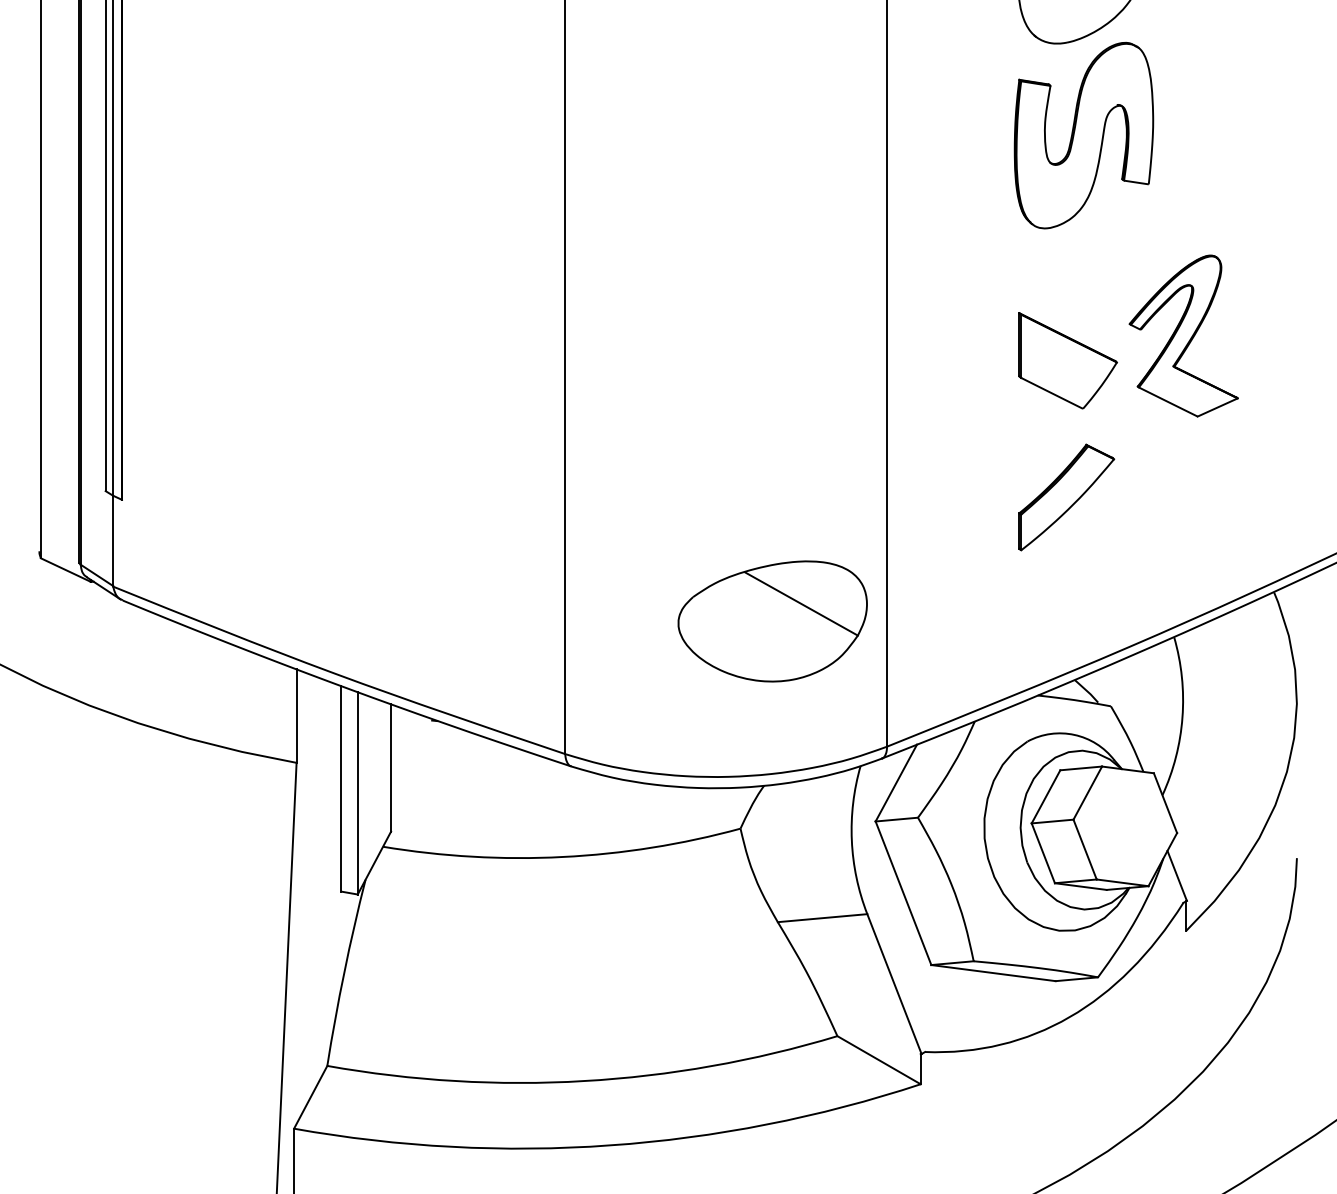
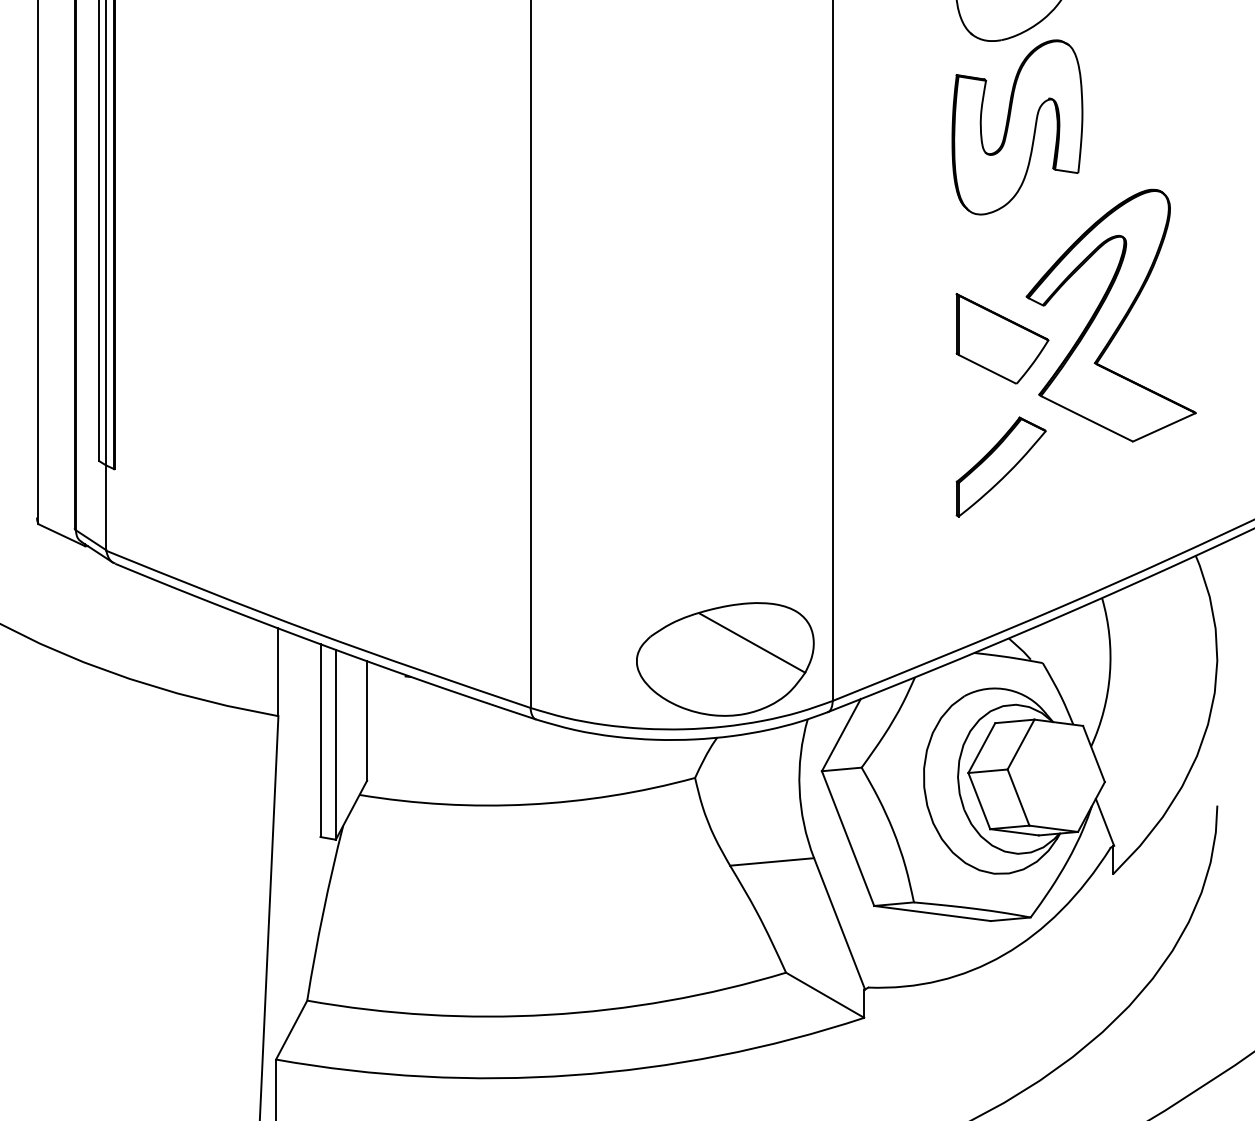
part: (1183, 335) -> (1110, 315), size x1.67
part: (772, 621) -> (725, 659), moved

